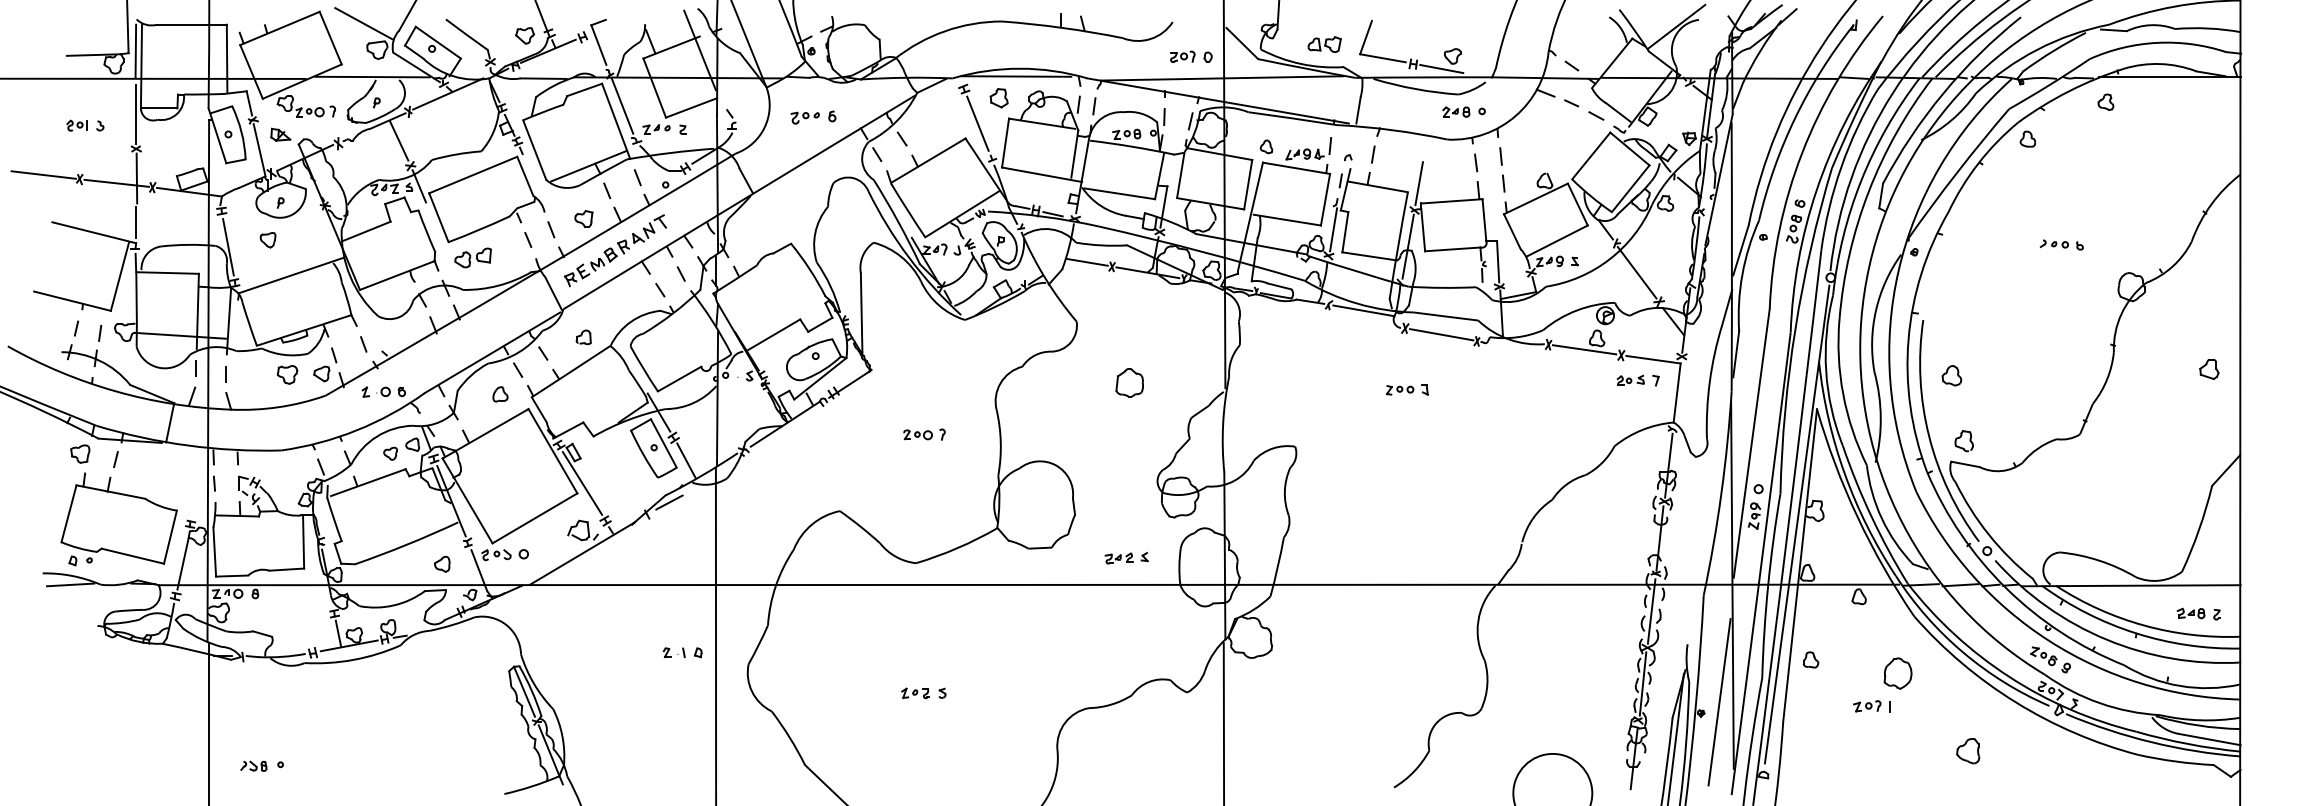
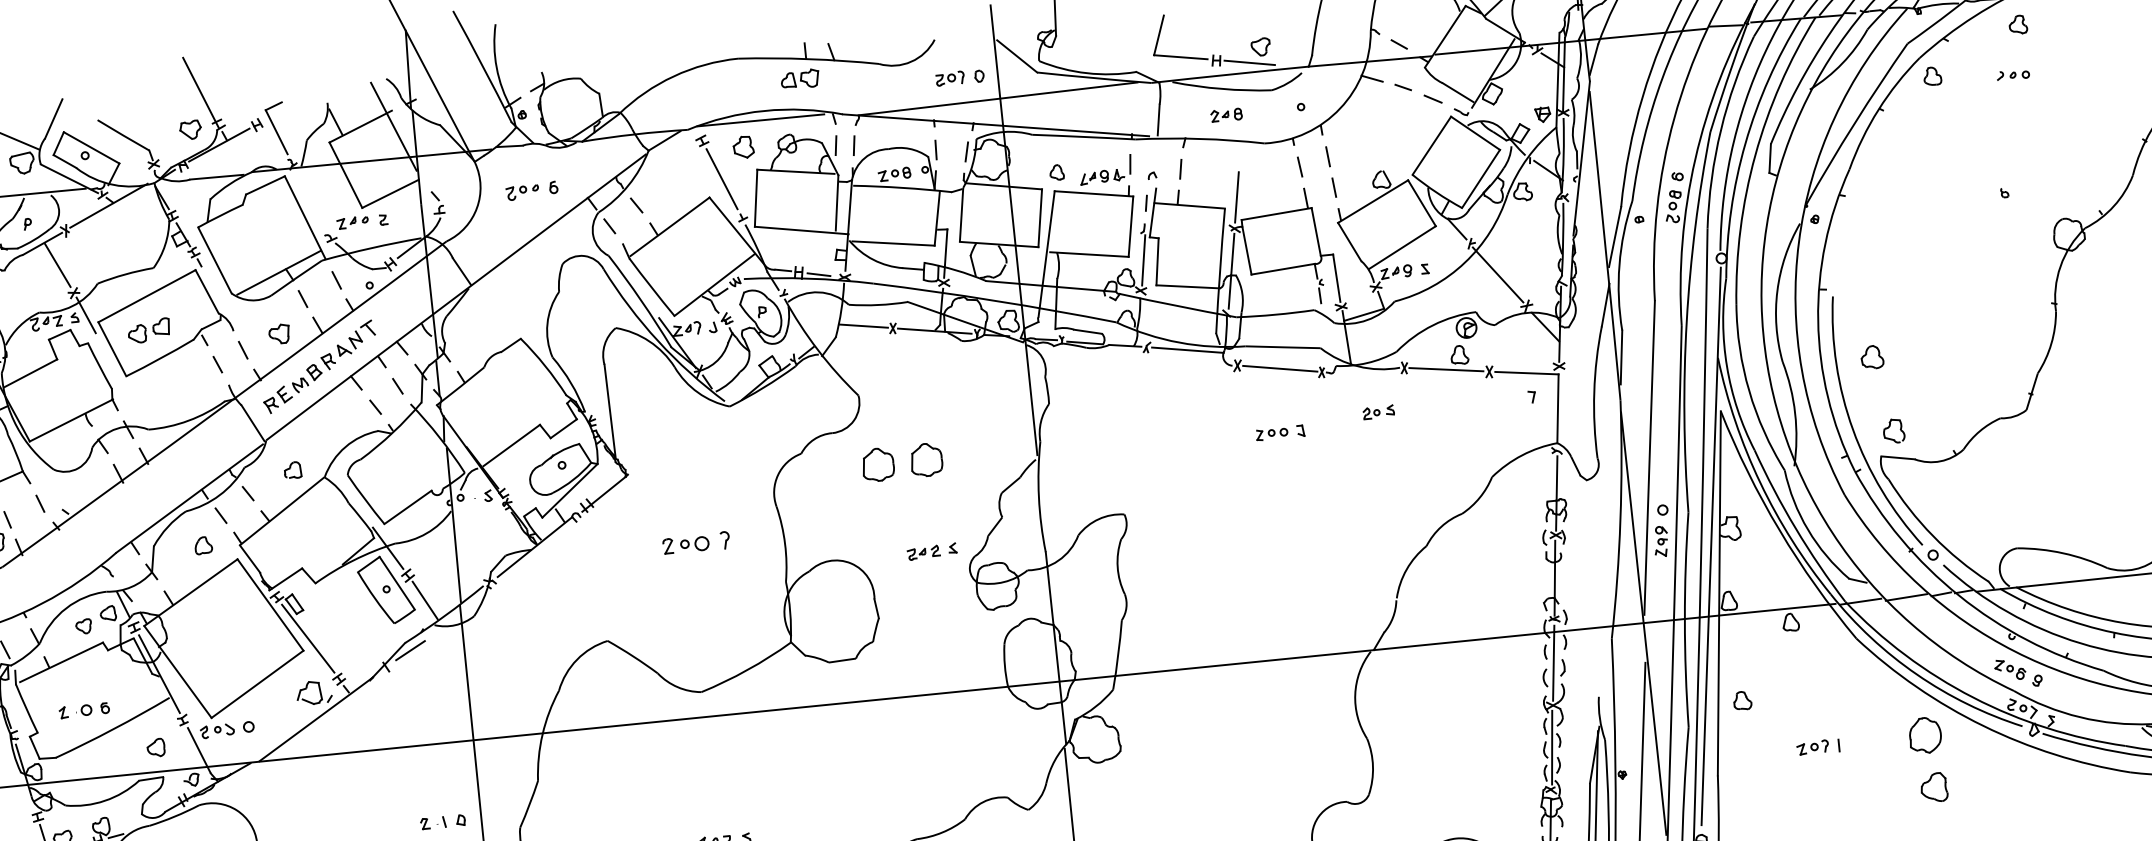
part: (1324, 44) -> (799, 79), moved
line: (622, 105) -> (310, 198), removed
part: (1456, 111) -> (1226, 114), moved
part: (2053, 243) -> (2012, 74), moved
part: (472, 257) -> (148, 330), moved
part: (1630, 379) -> (1378, 411), moved
part: (1087, 382) -> (877, 464), added
part: (1406, 389) -> (1279, 432), moved
part: (383, 391) -> (83, 709), moved
part: (924, 434) -> (696, 543), size x1.4
part: (1126, 558) -> (932, 552), moved
part: (1897, 673) -> (1924, 735), moved

